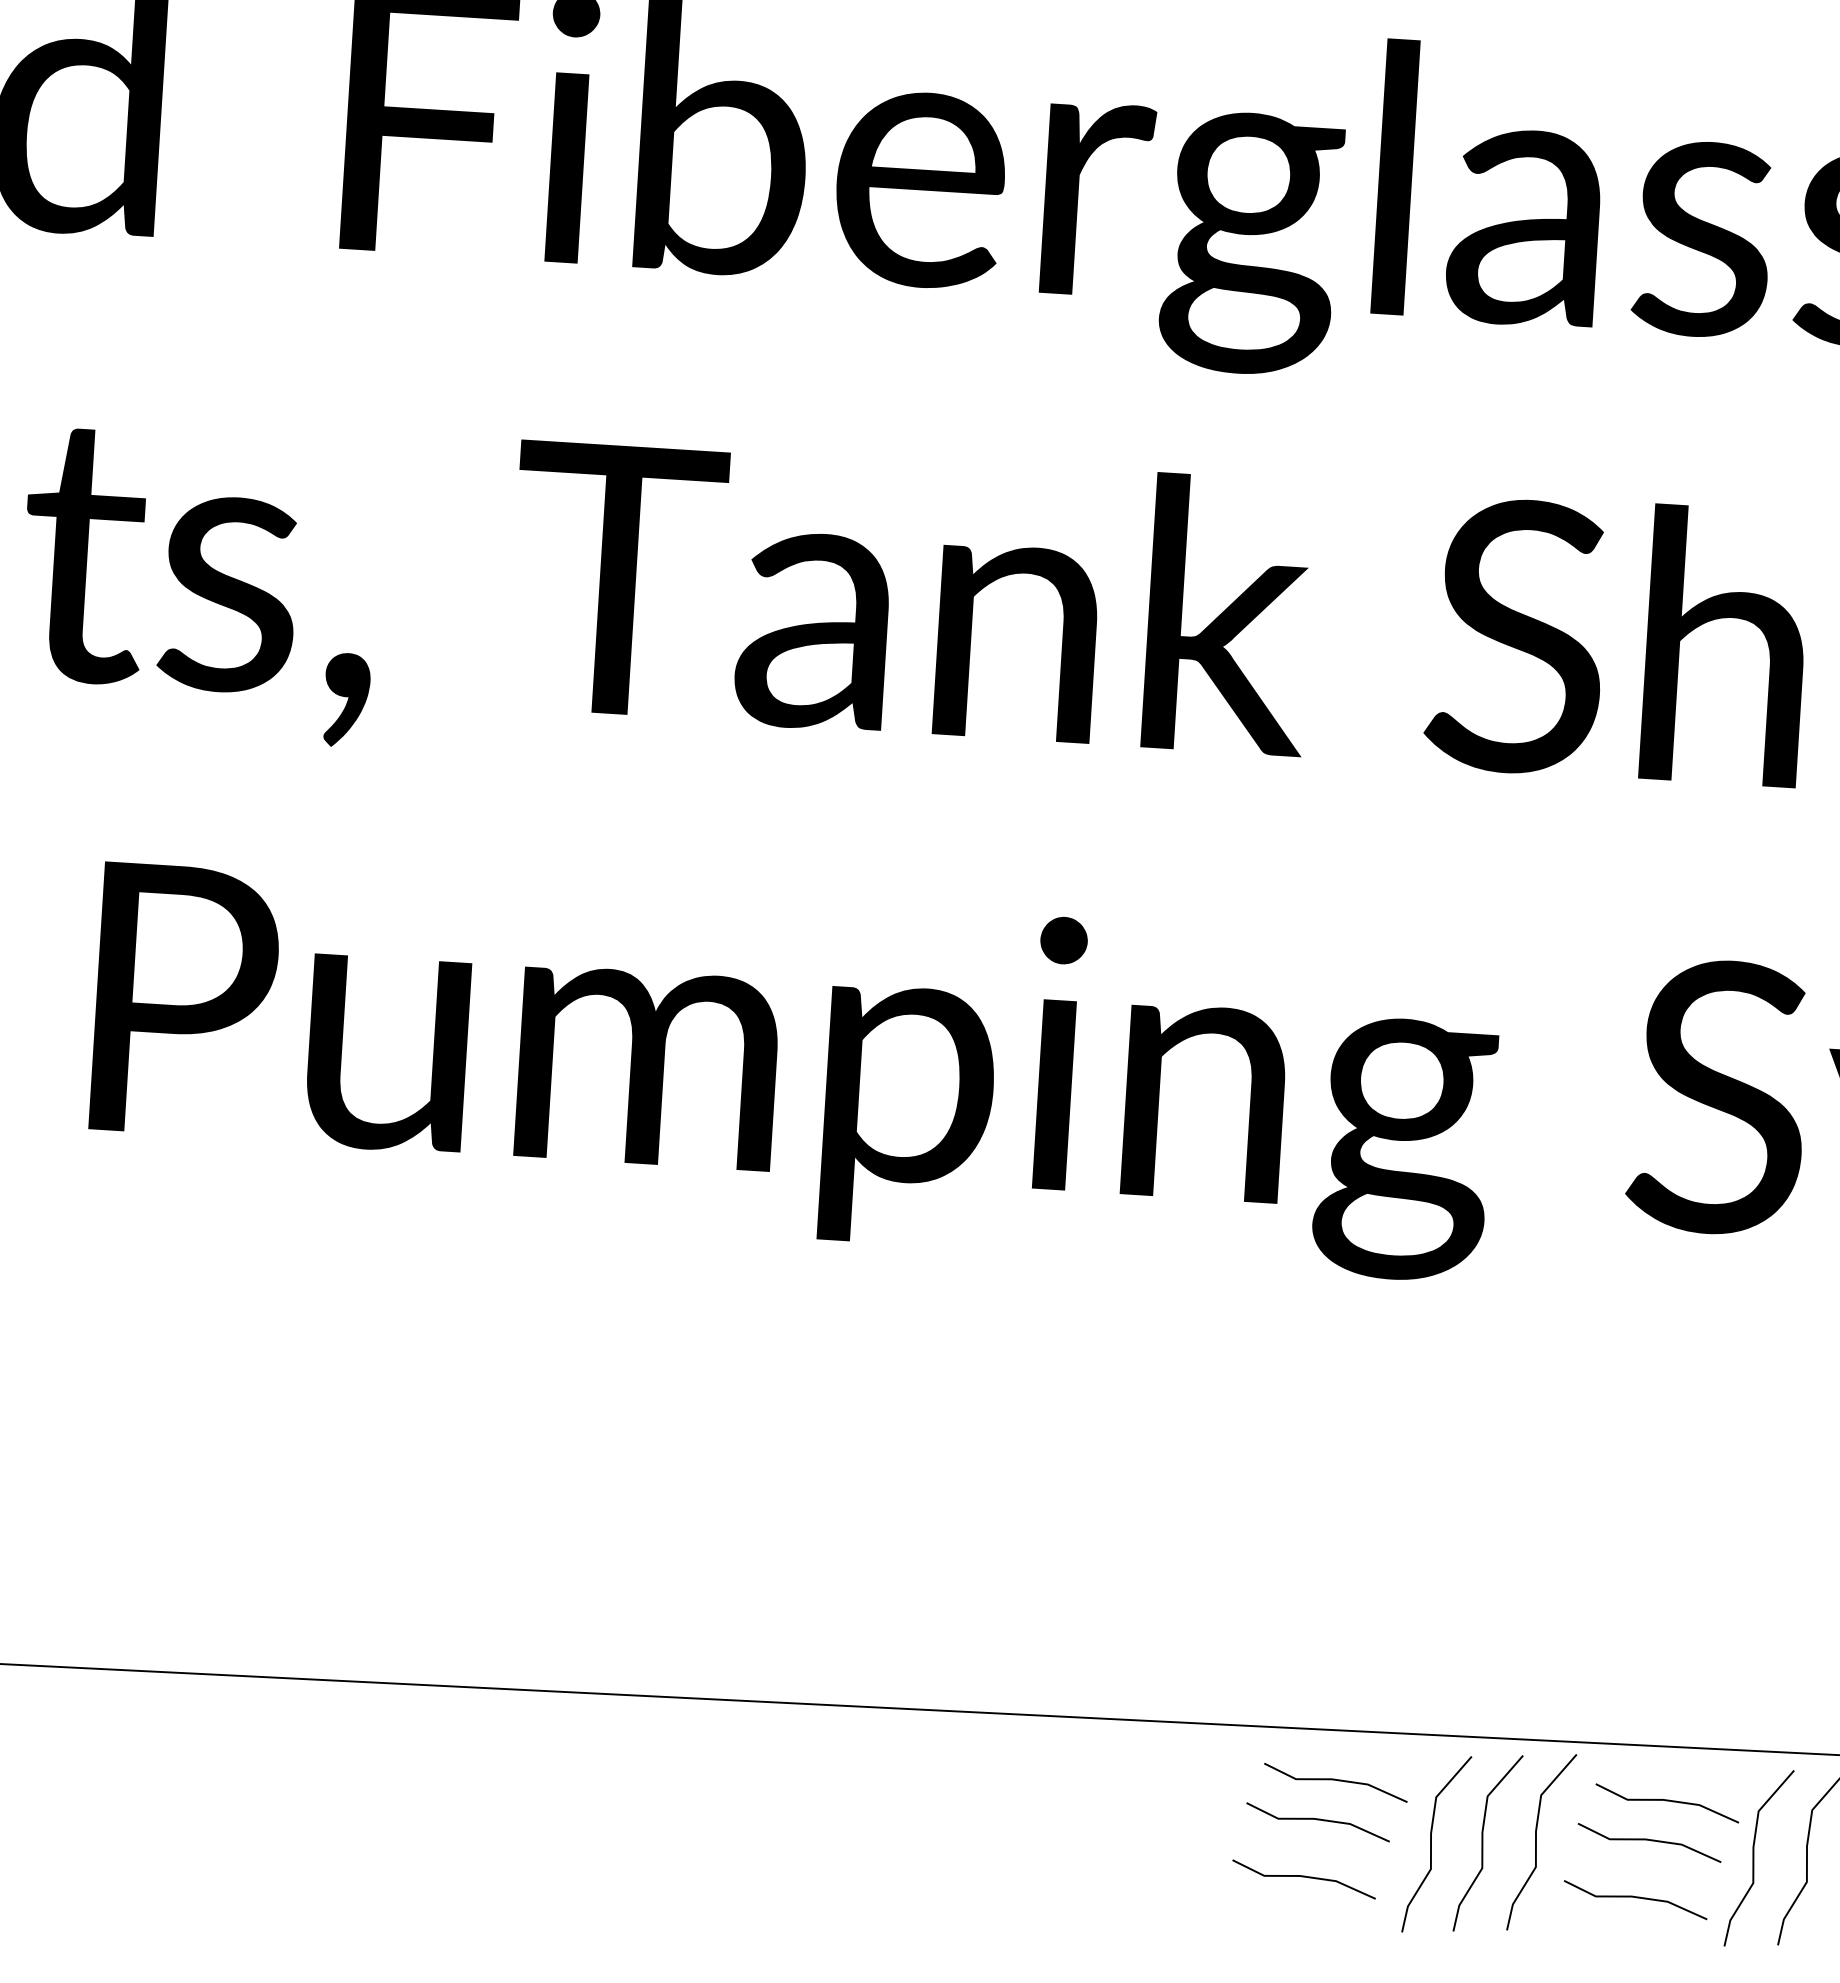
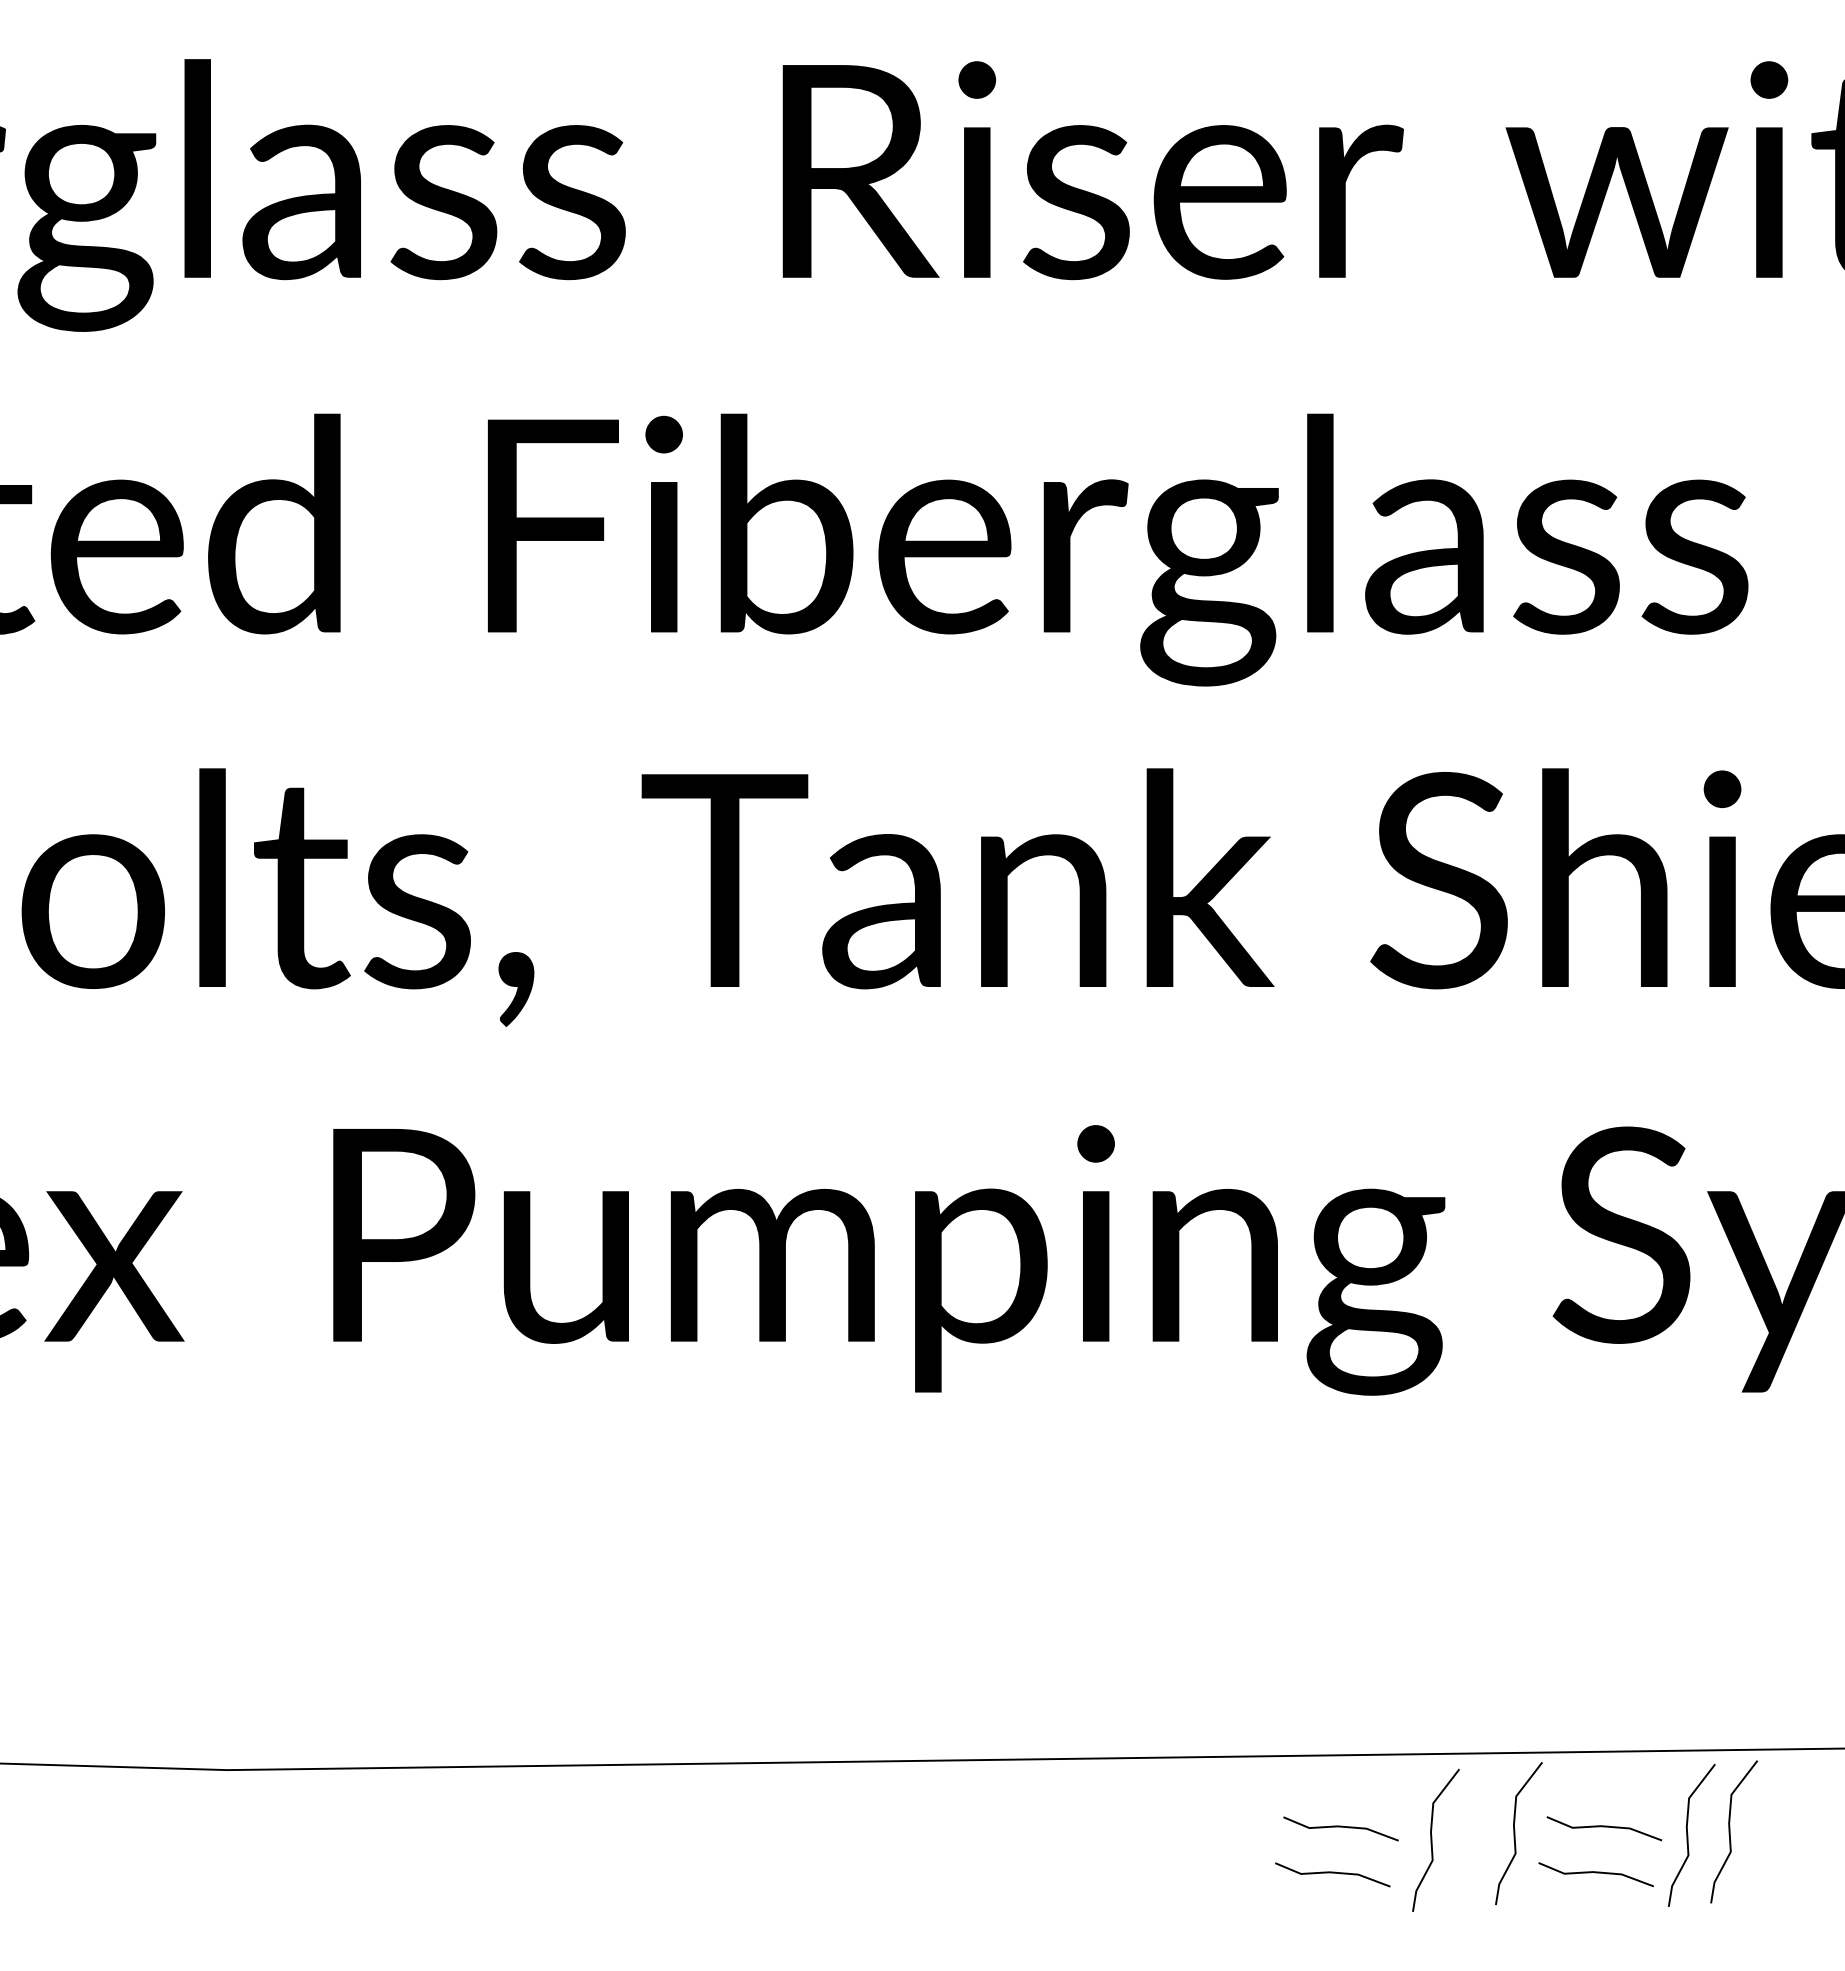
line: (1335, 1781) -> (1352, 1795), removed
line: (1667, 1802) -> (1616, 1795), removed
curve: (1484, 1844) -> (1473, 1838), removed

